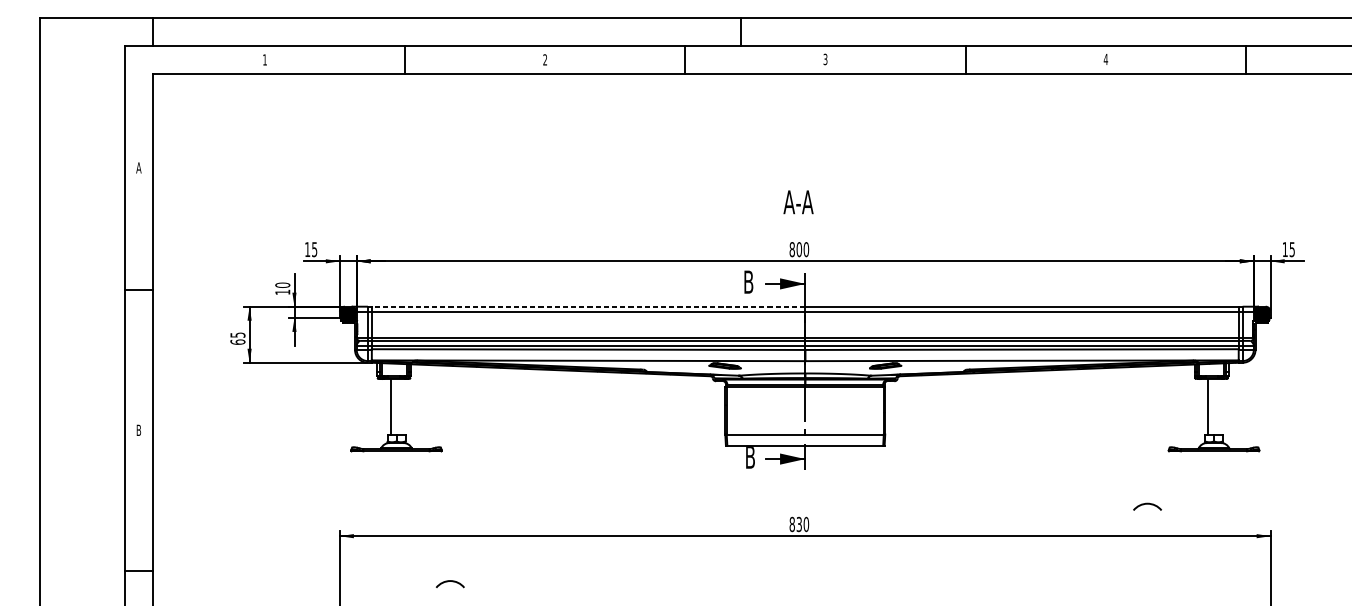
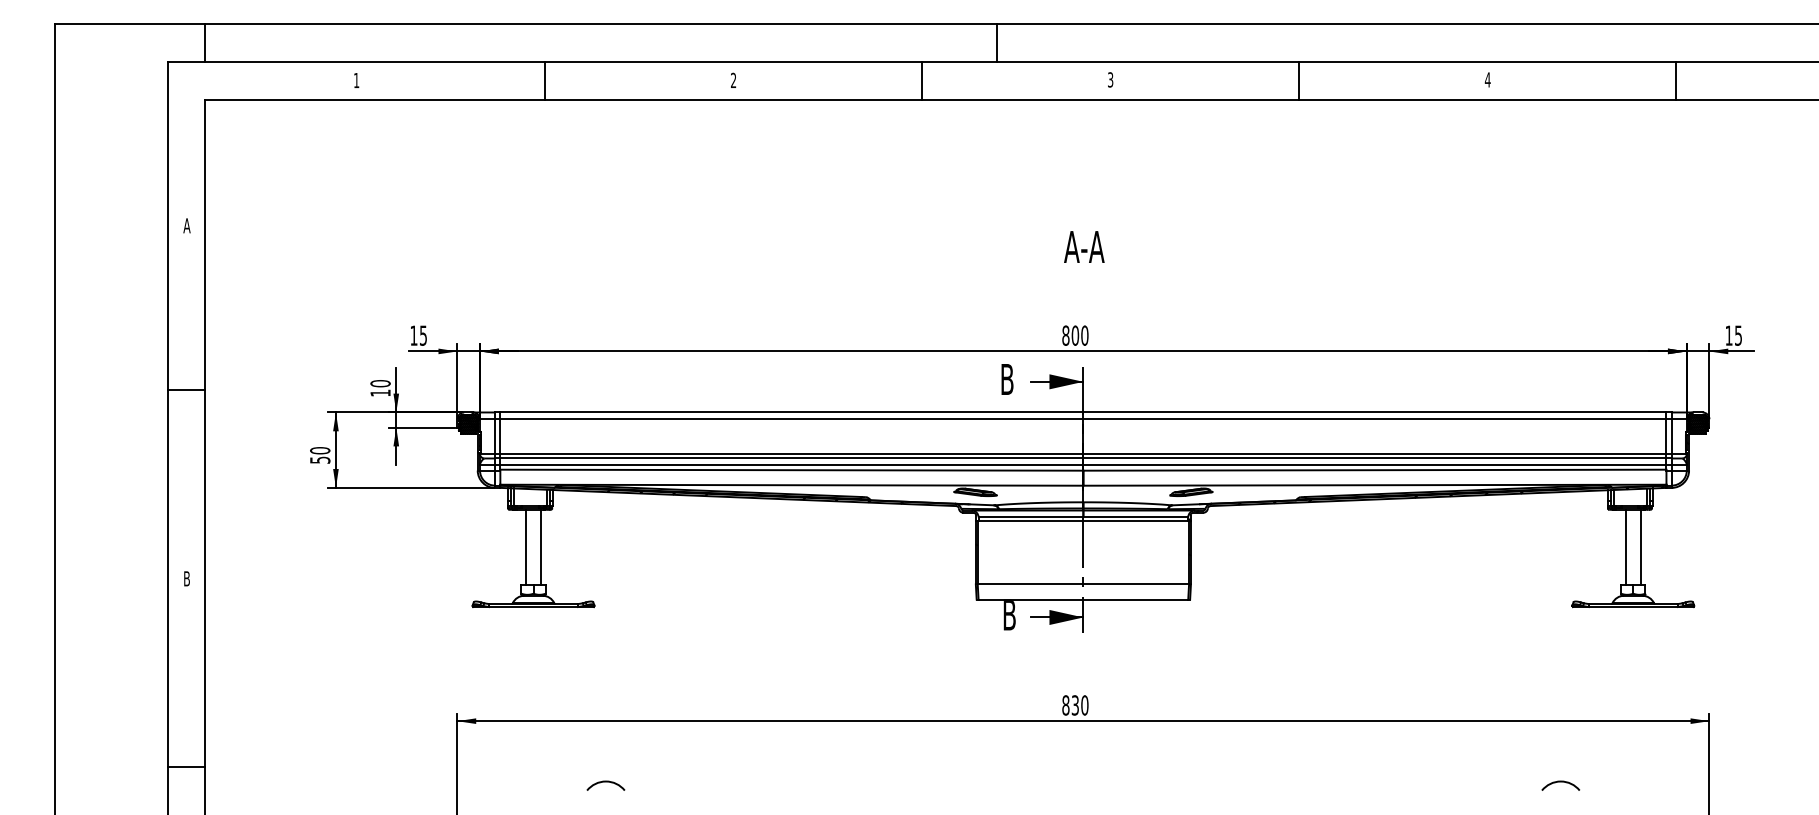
text: (798, 201) -> (1084, 246), moved
line: (588, 306) -> (791, 412), dashed -> solid
text: (238, 338) -> (320, 455), 65 -> 50
line: (402, 407) -> (541, 547), added
line: (1219, 407) -> (1640, 547), added
arc: (1147, 504) -> (1560, 782), moved

